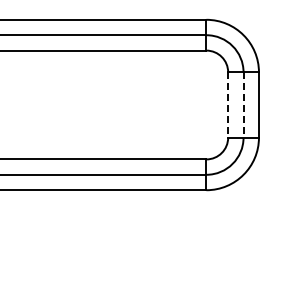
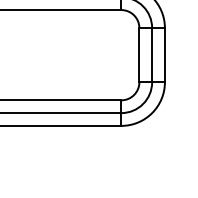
line: (228, 105) -> (139, 55), dashed -> solid
line: (243, 105) -> (152, 55), dashed -> solid

